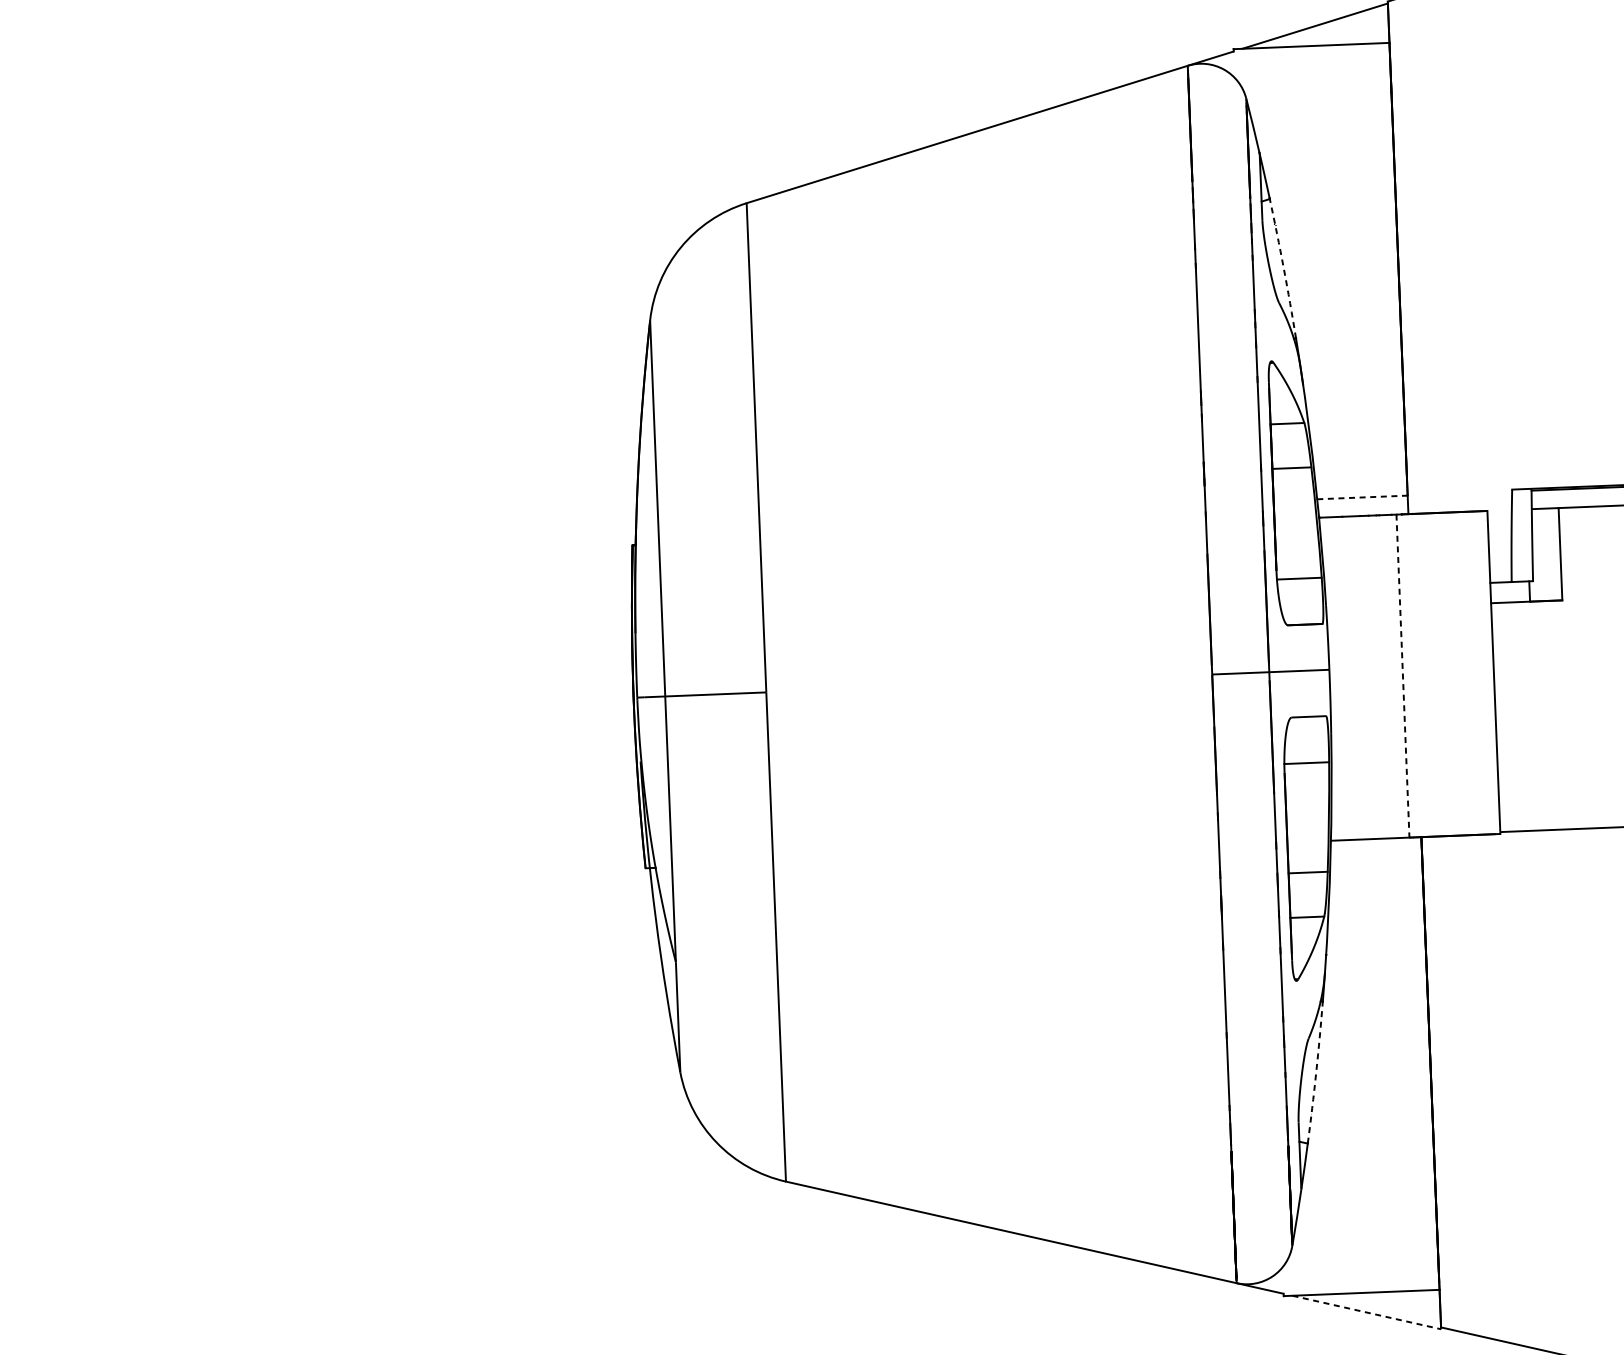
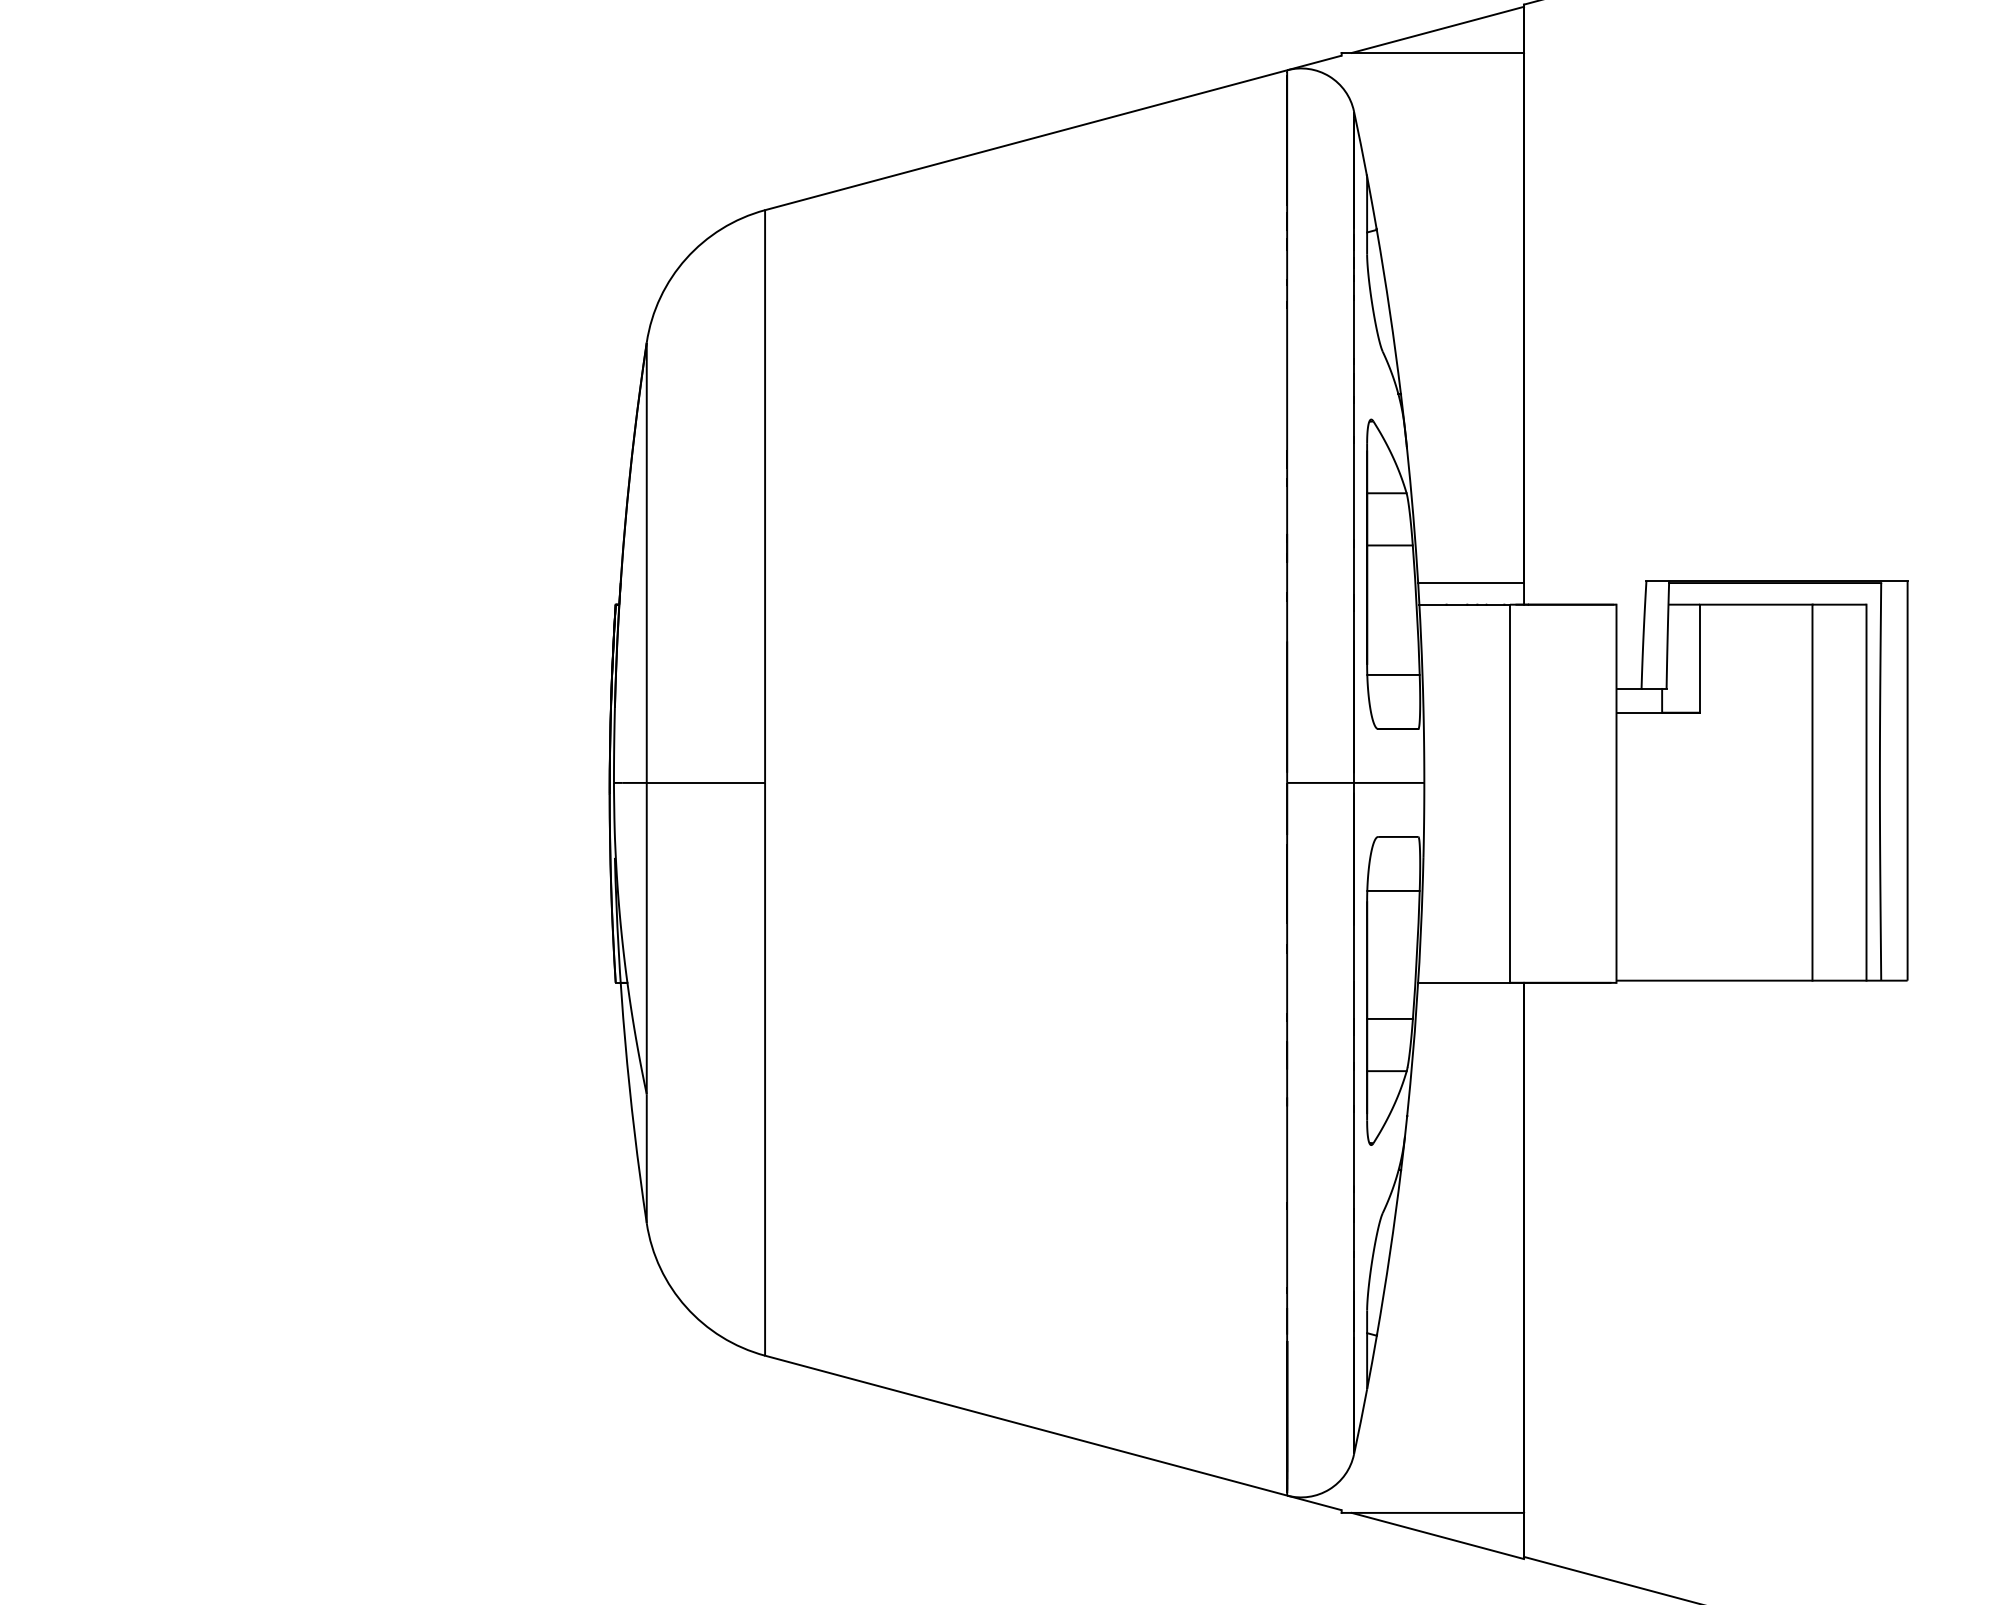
arc: (1283, 268) -> (1389, 311), dashed -> solid
line: (1362, 497) -> (1471, 583), dashed -> solid
line: (1403, 676) -> (1510, 794), dashed -> solid
arc: (1316, 1072) -> (1390, 1253), dashed -> solid
line: (1367, 1312) -> (1438, 1536), dashed -> solid

